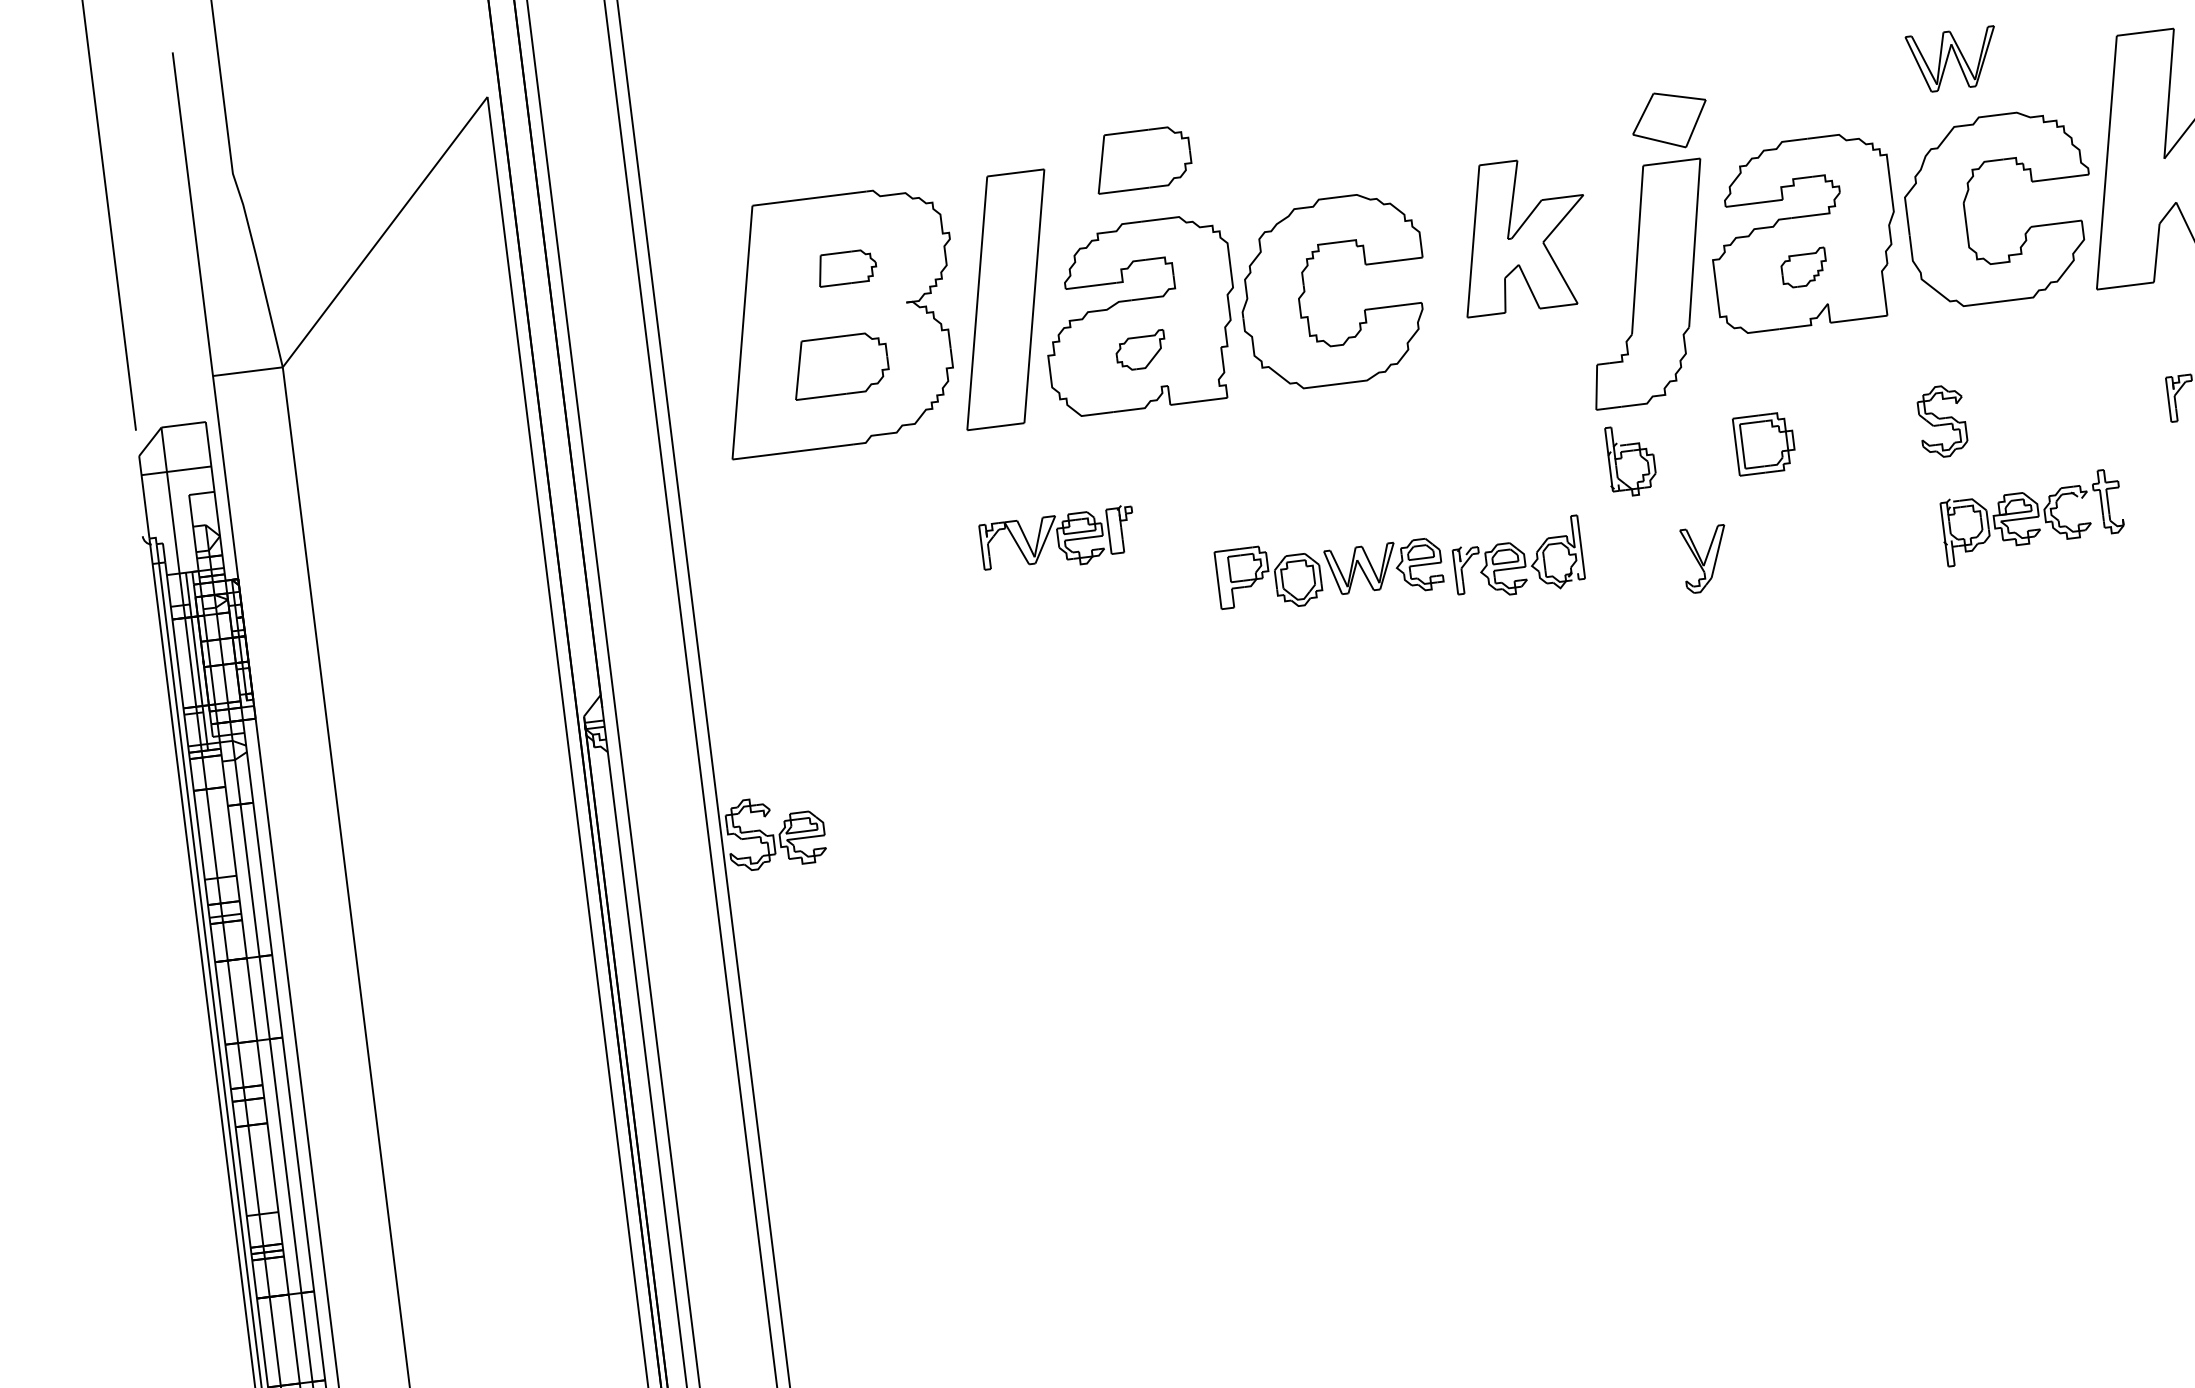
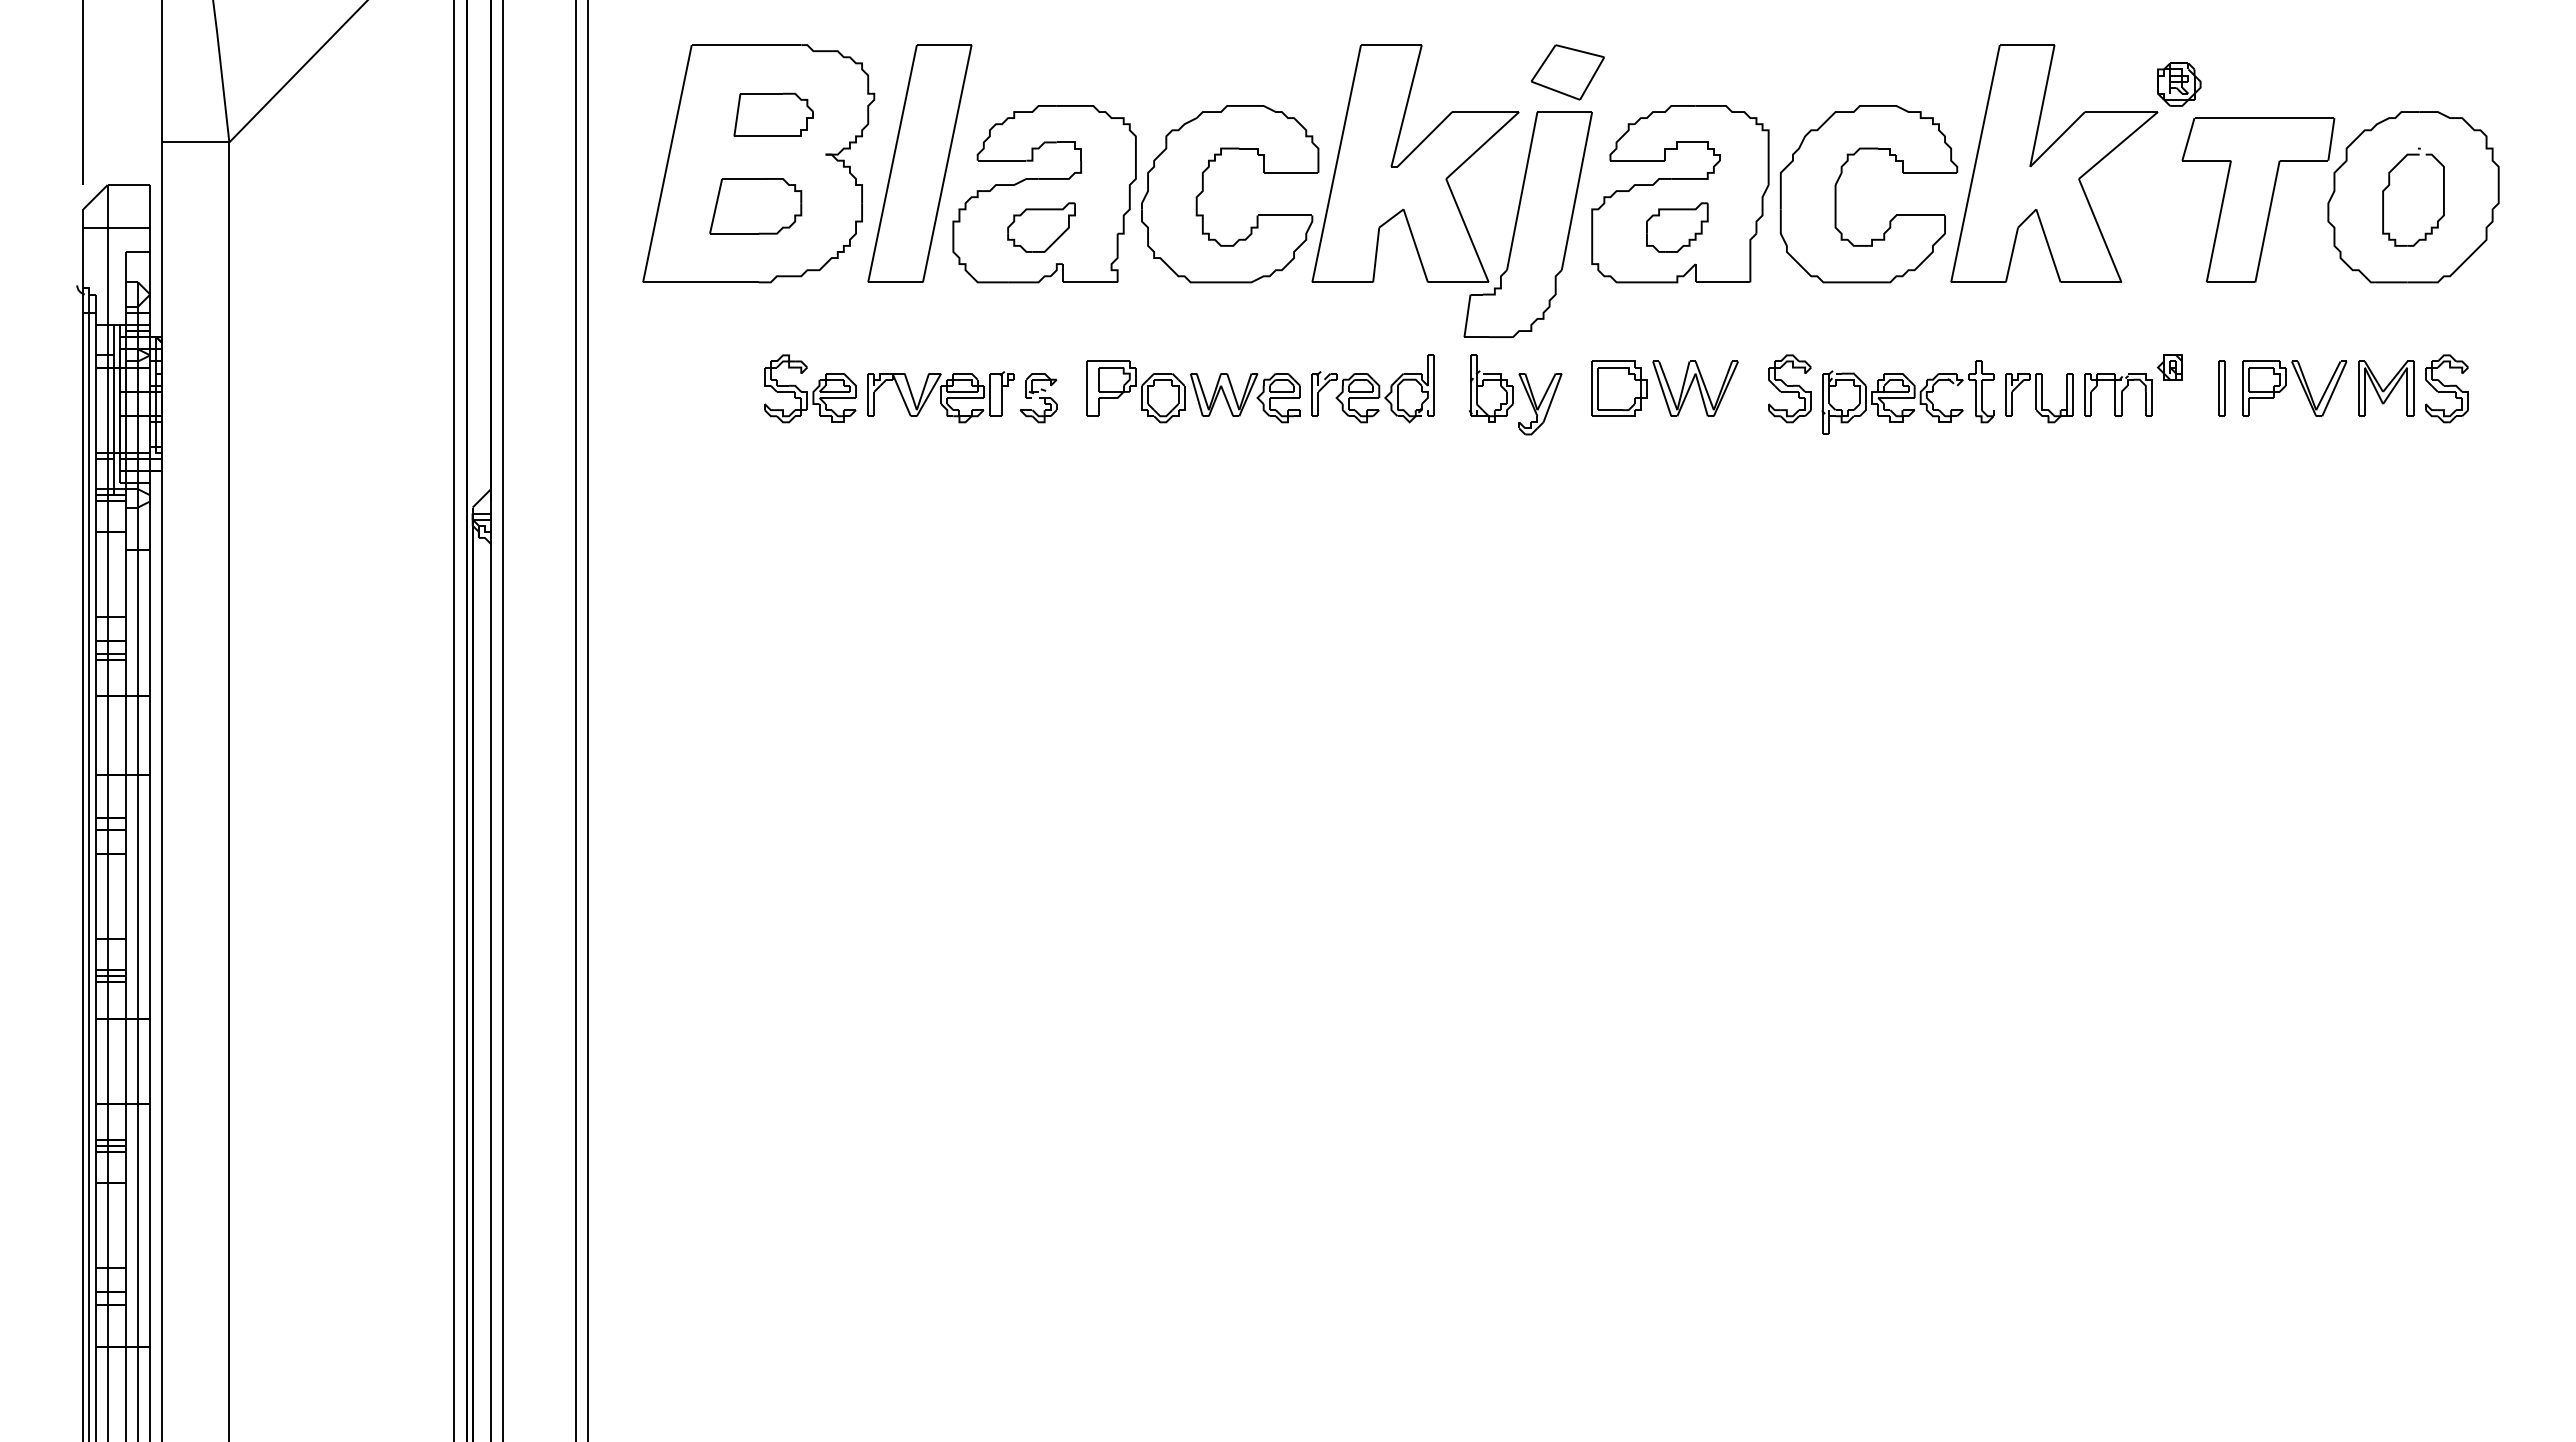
part: (1953, 59) -> (1695, 388), moved
part: (1142, 159) -> (1065, 47), removed
part: (1522, 235) -> (1415, 163), size x1.67
part: (846, 267) -> (773, 114), size x1.43
part: (1804, 267) -> (1677, 227), size x1.43
part: (1140, 350) -> (1041, 227), size x1.43
part: (2031, 517) -> (1907, 397), moved
part: (1160, 529) -> (1038, 398), added
part: (1517, 557) -> (1372, 388), moved
part: (1706, 559) -> (1540, 404), moved
part: (1329, 569) -> (1193, 391), moved
part: (776, 831) -> (810, 388), moved

